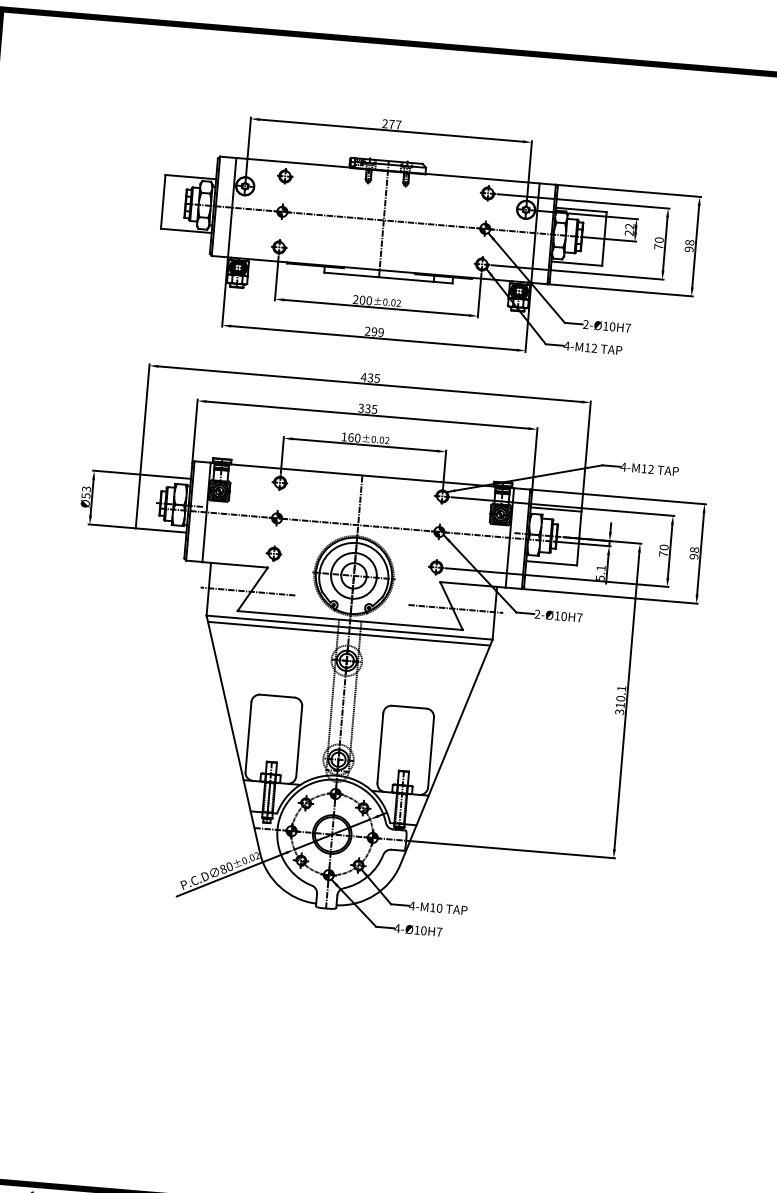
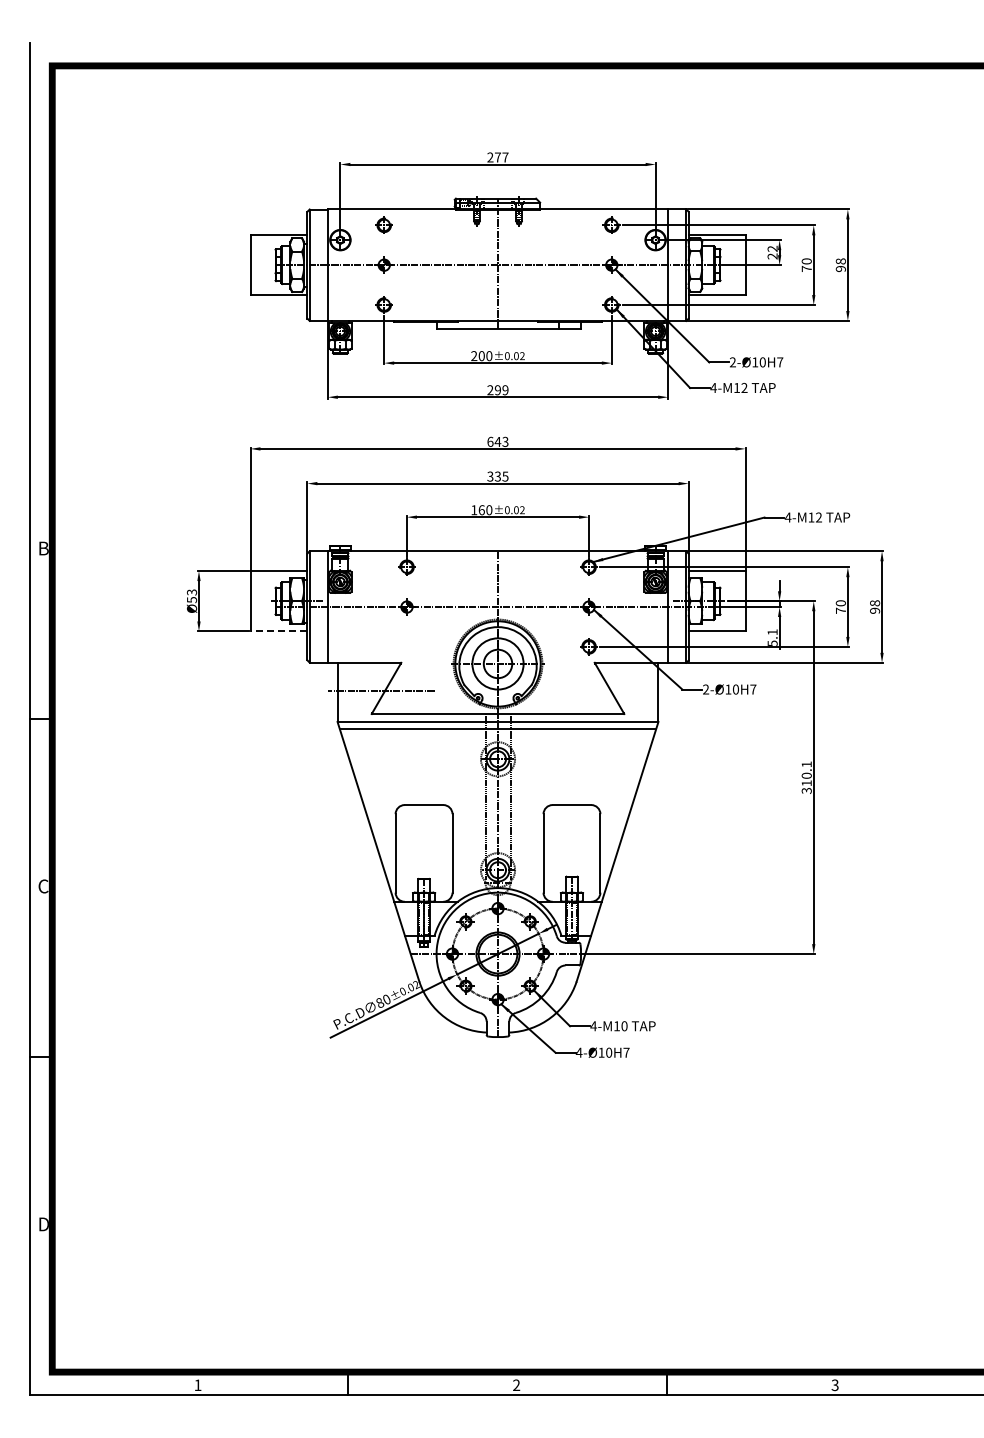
text: (370, 377) -> (497, 441), 435 -> 643
line: (160, 530) -> (278, 631), solid -> dashed
part: (273, 553) -> (406, 646), removed
line: (455, 609) -> (614, 691), removed

